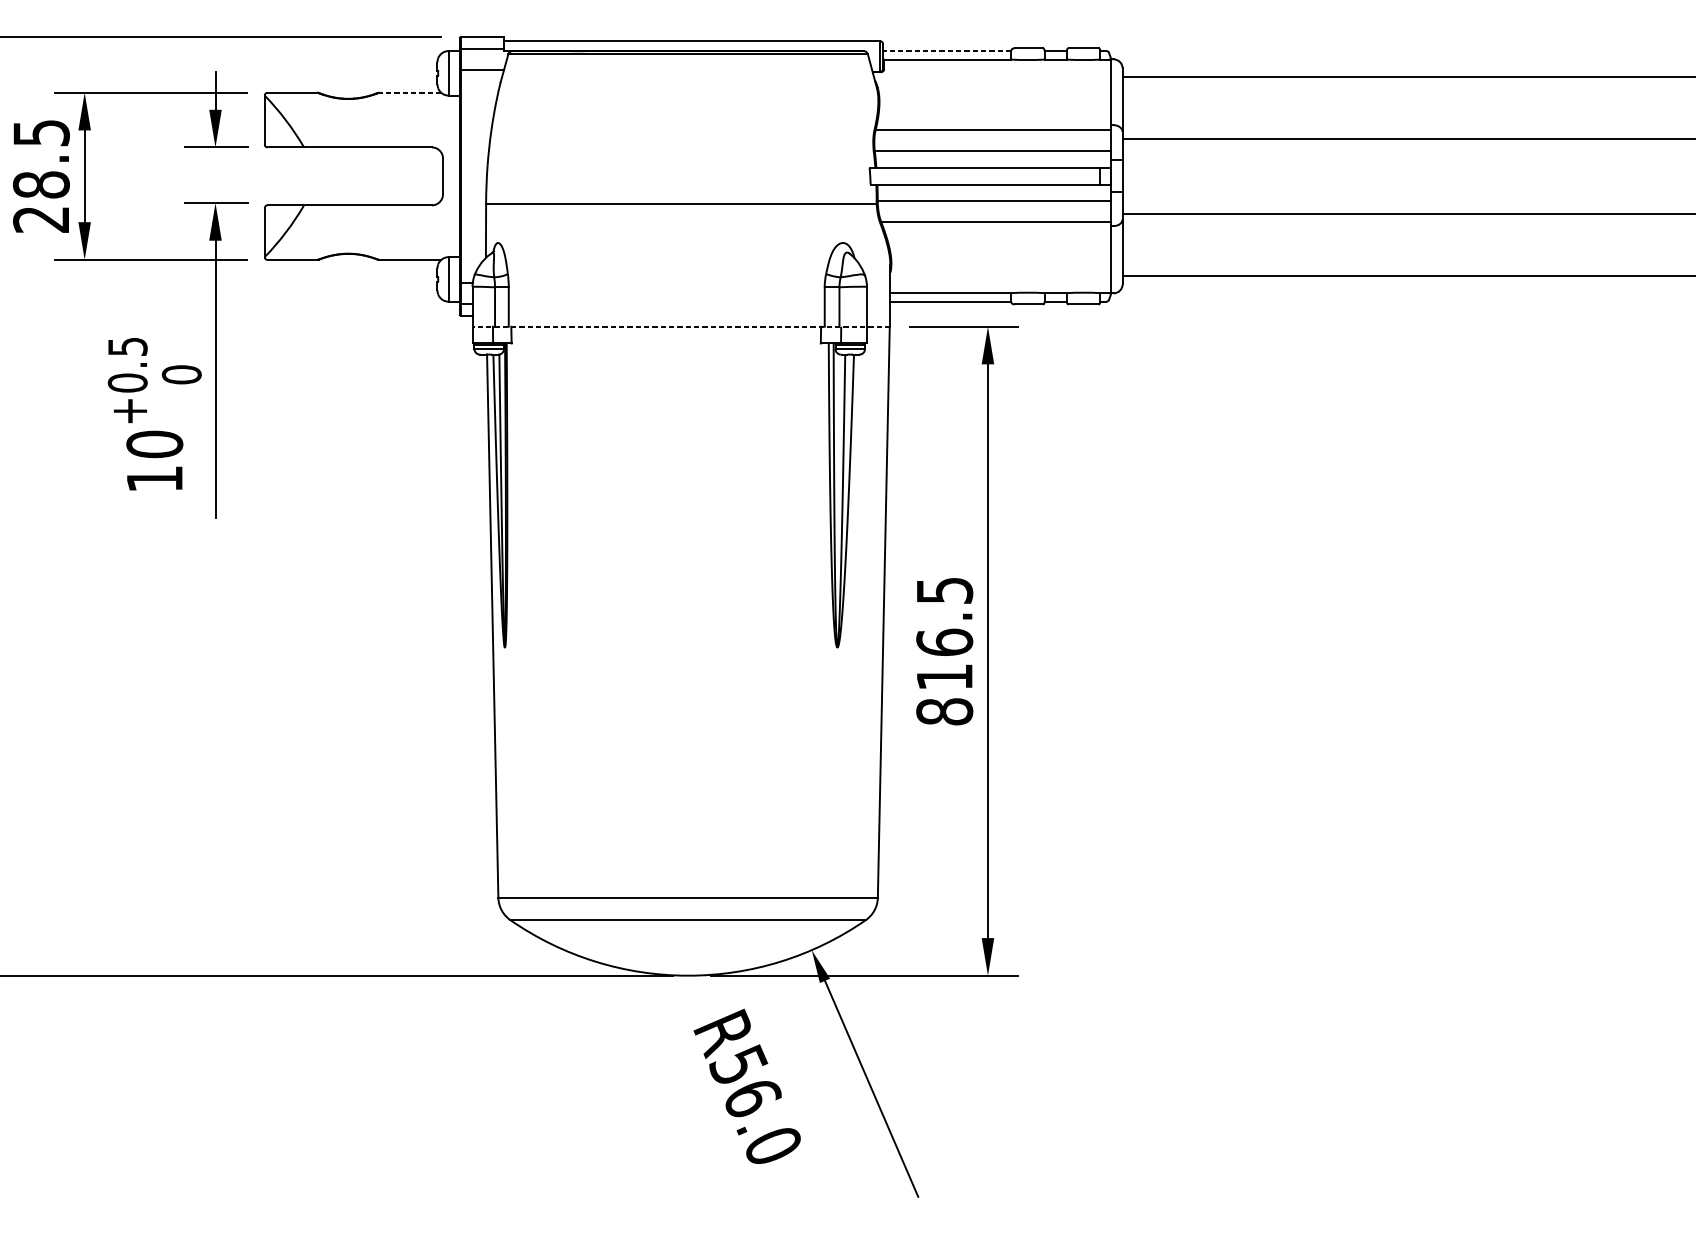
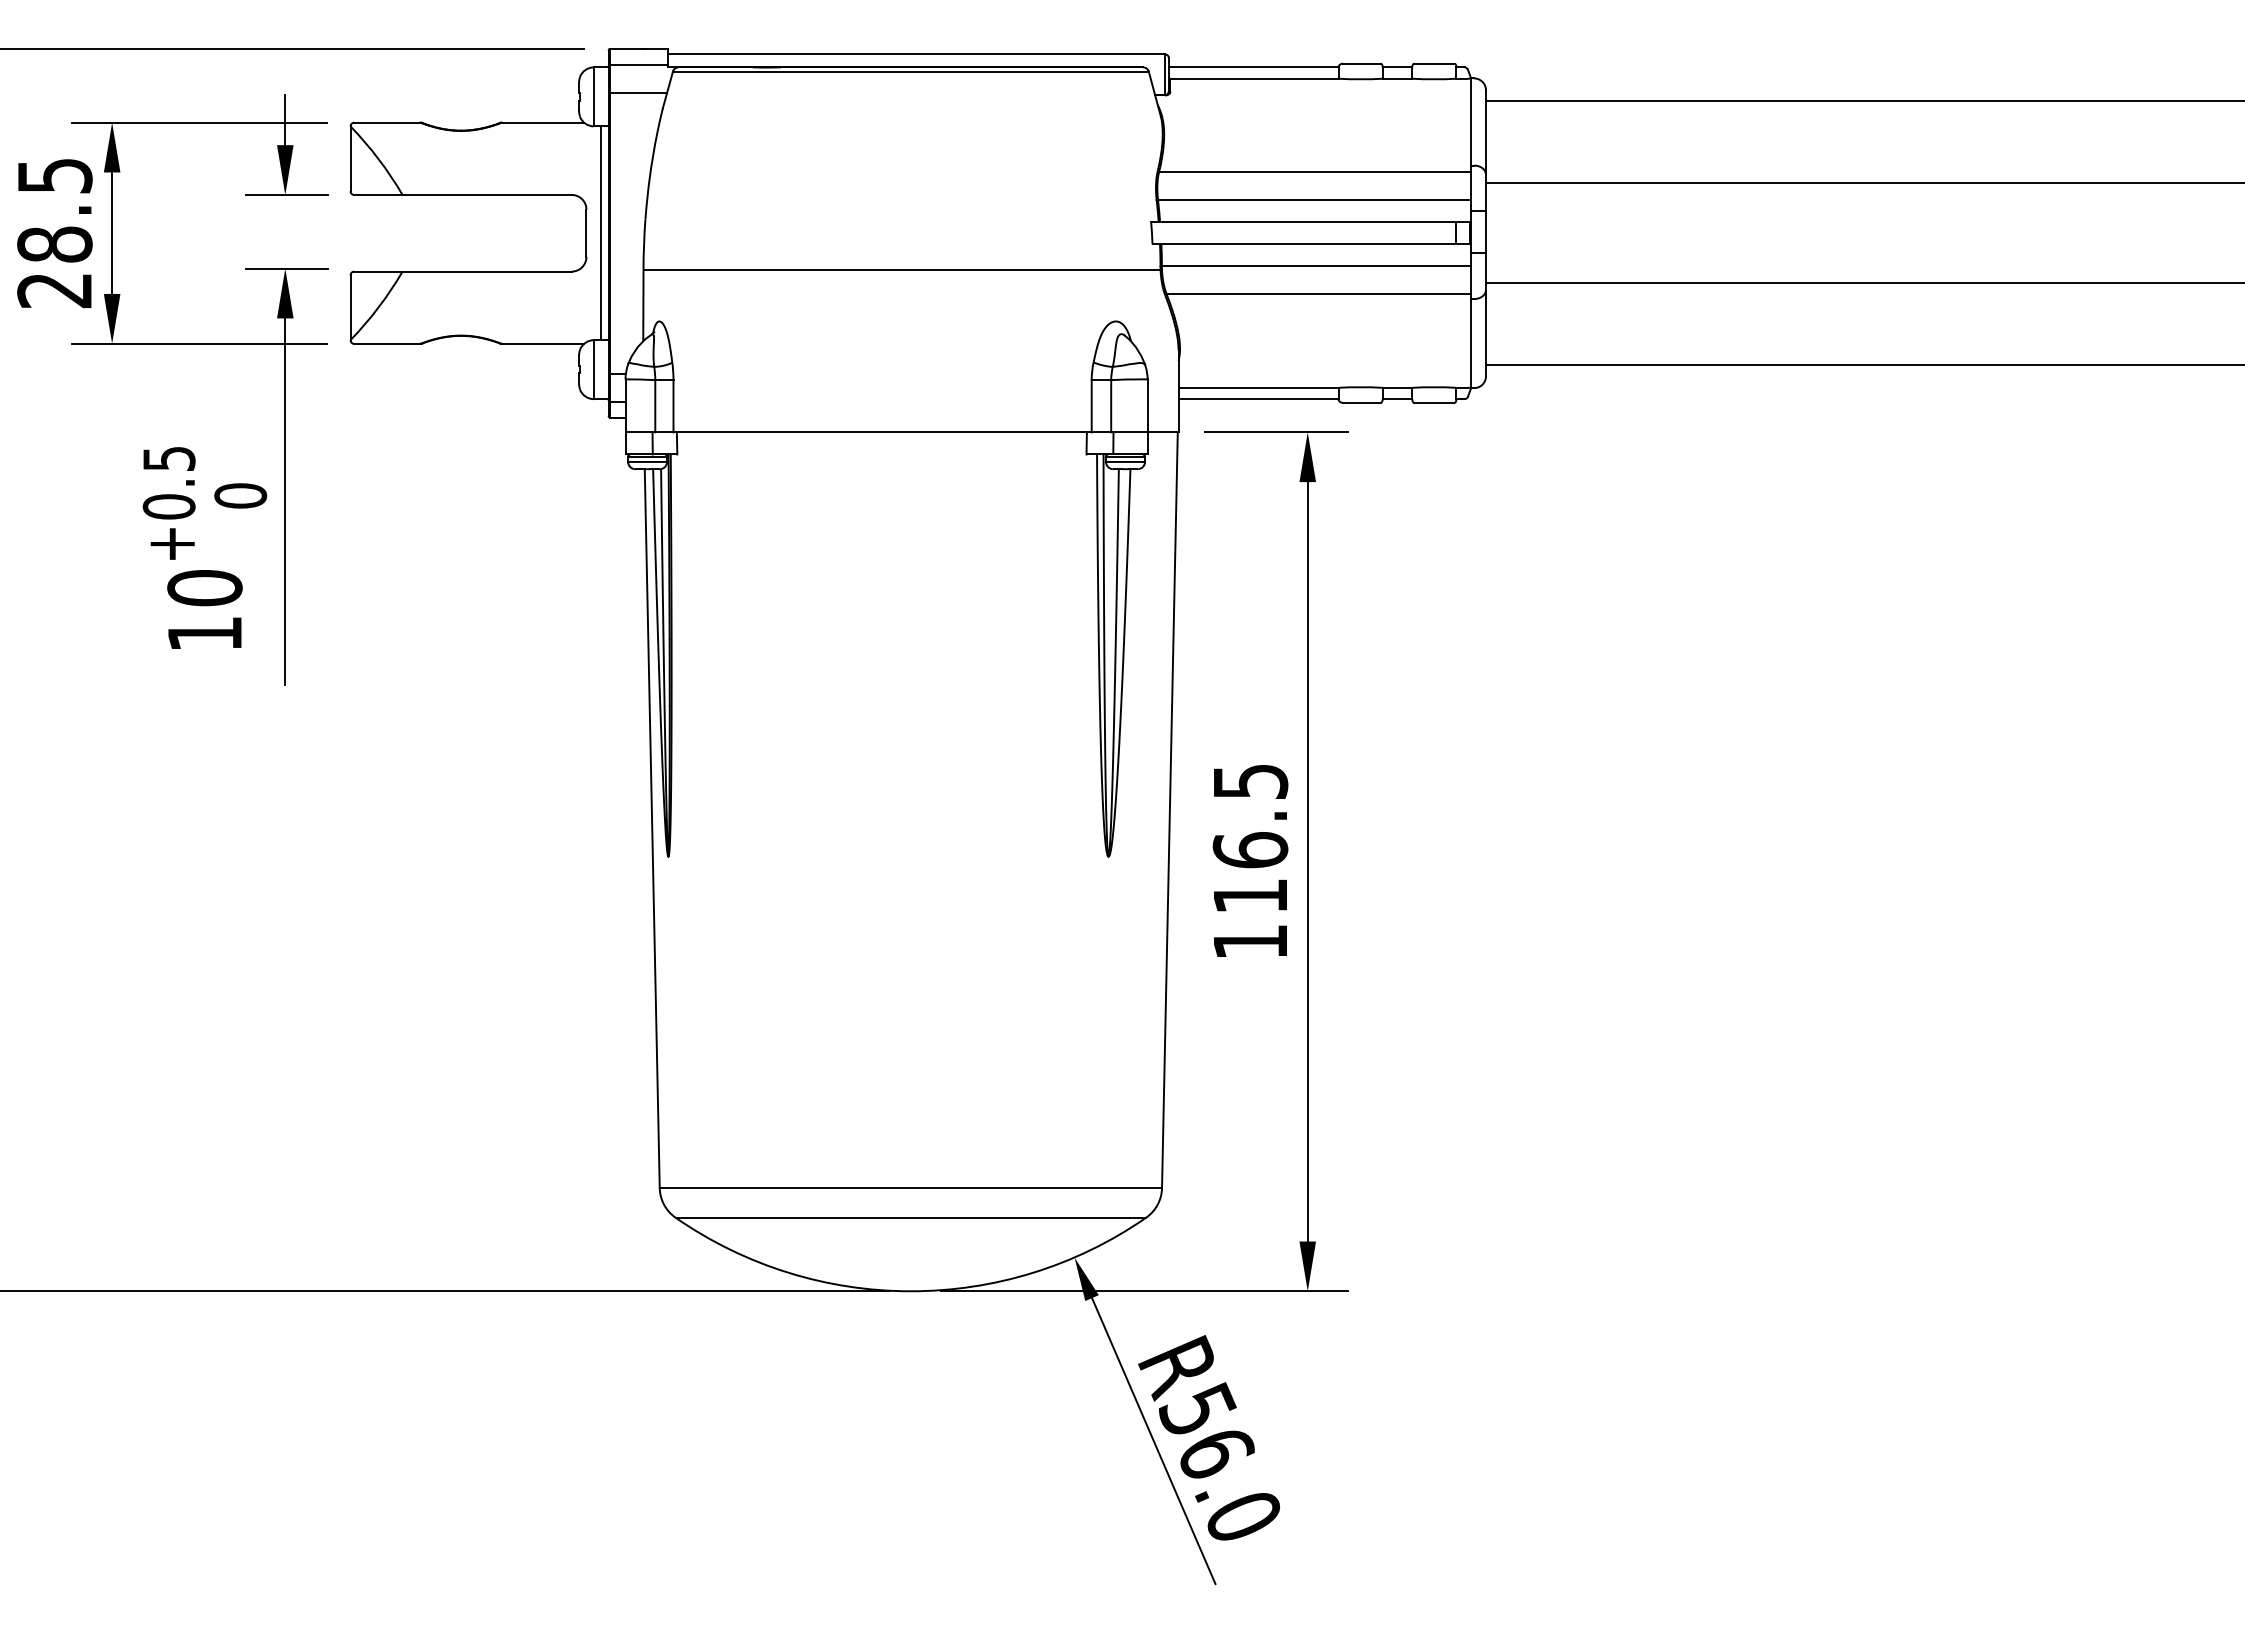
line: (946, 51) -> (1253, 67), dashed -> solid
line: (409, 92) -> (542, 122), dashed -> solid
line: (454, 176) -> (601, 233), added
line: (681, 326) -> (902, 432), dashed -> solid
text: (944, 711) -> (1250, 941), 816.5 -> 116.5
text: (747, 1086) -> (1209, 1437), moved

